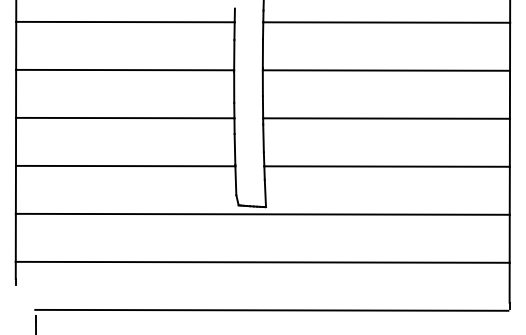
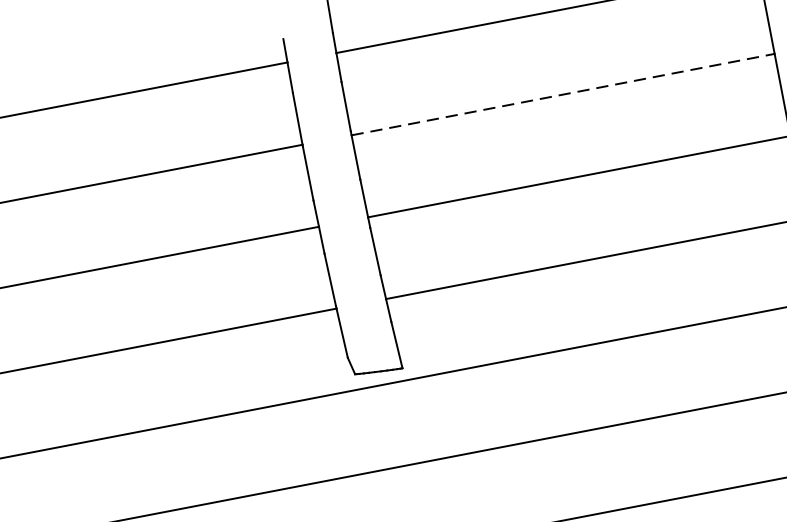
line: (386, 70) -> (563, 94), solid -> dashed

